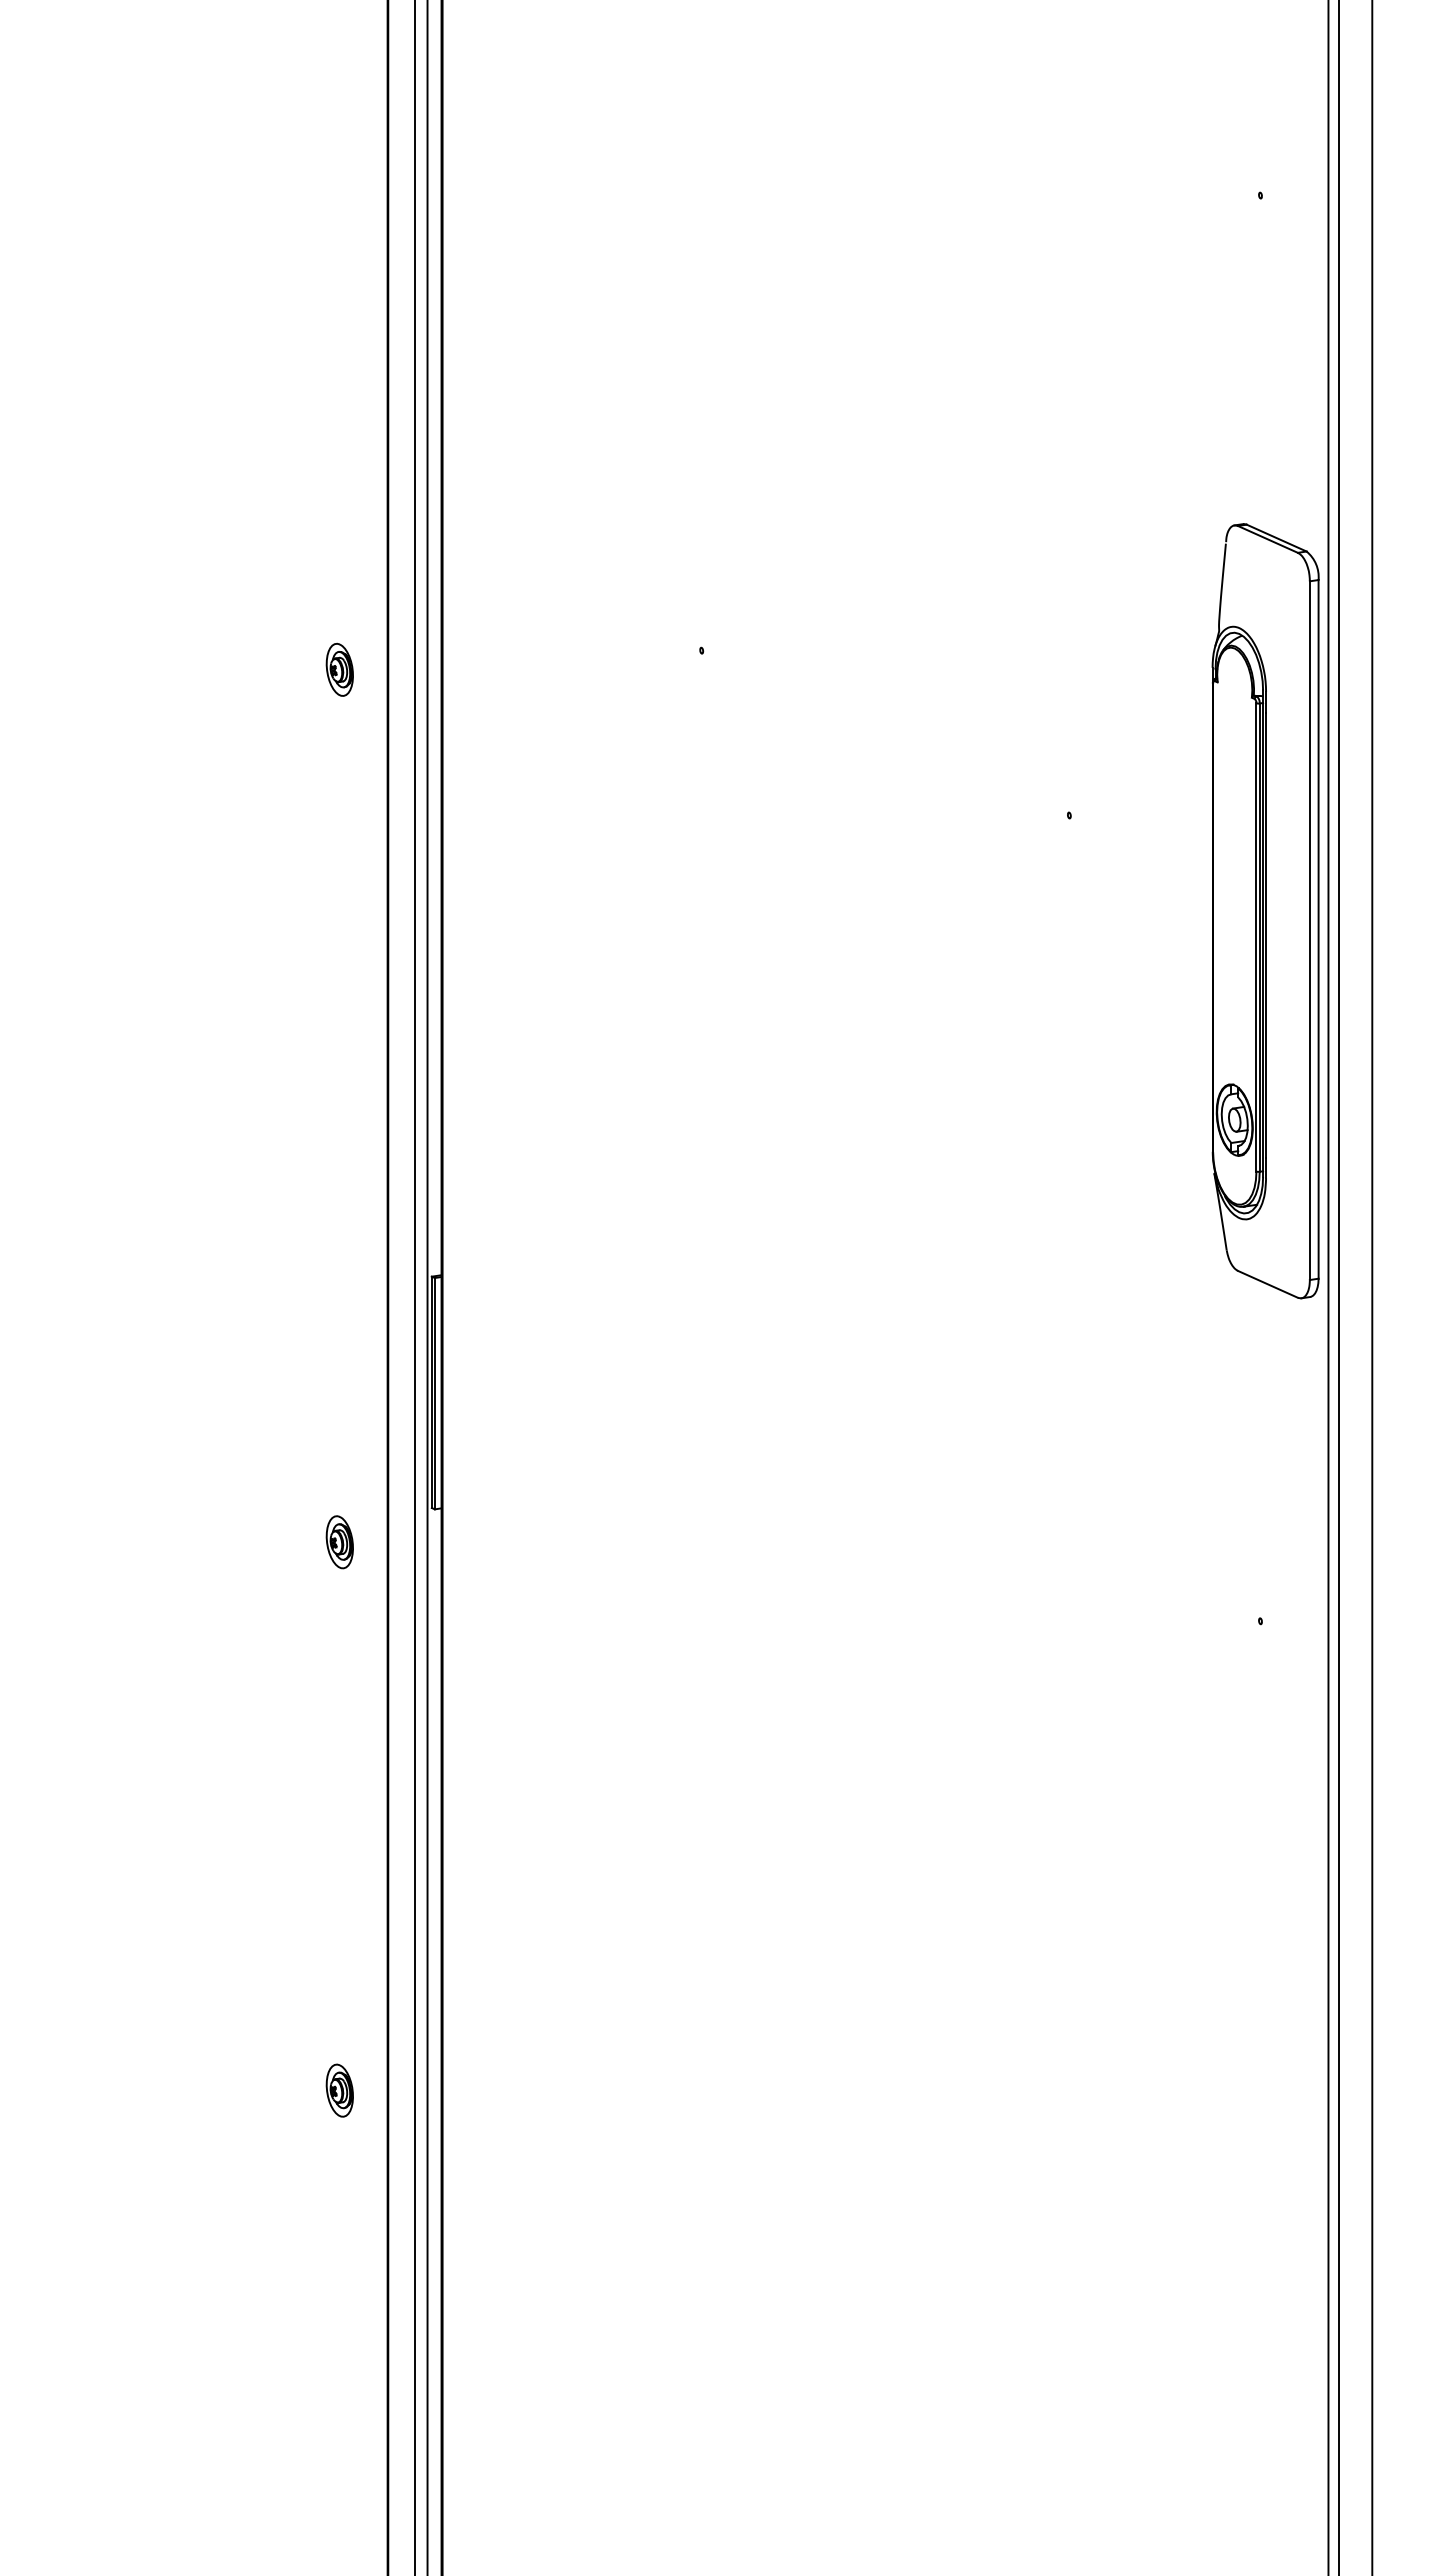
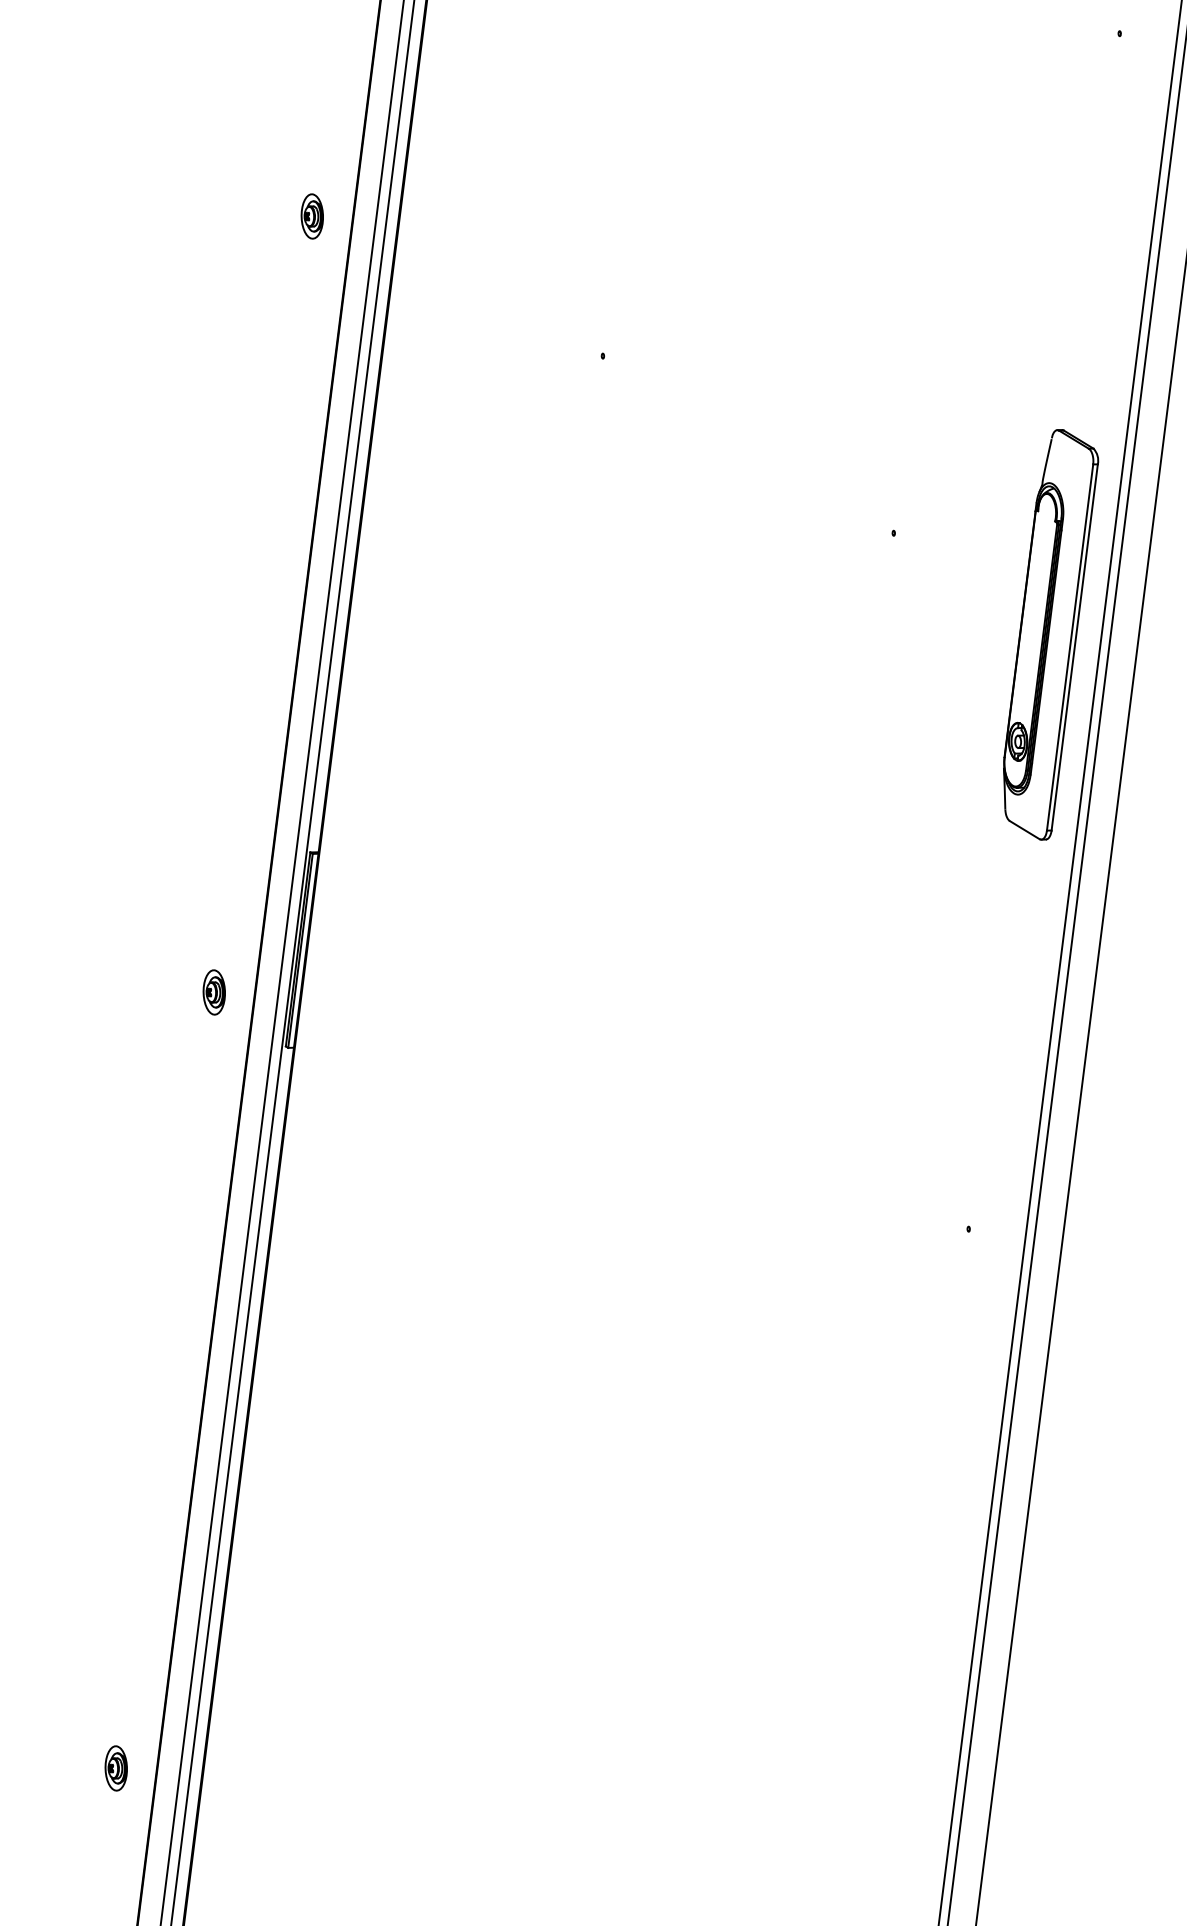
part: (339, 669) -> (312, 216), moved
part: (1265, 911) -> (1048, 634), size x0.62
part: (339, 1542) -> (213, 992), moved
part: (339, 2090) -> (115, 1768), moved

